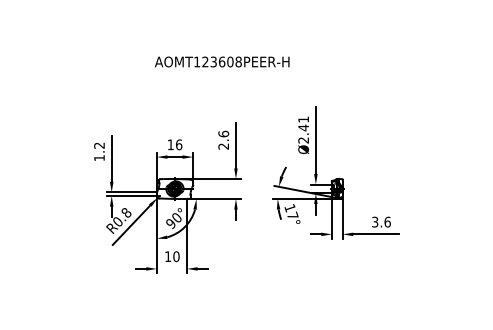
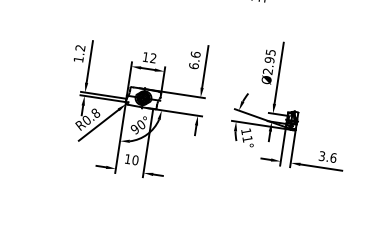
text: (303, 123) -> (270, 56), Ø2.41 -> Ø2.95
text: (179, 144) -> (153, 58), 16 -> 12
text: (223, 146) -> (193, 66), 2.6 -> 6.6
text: (292, 215) -> (247, 138), 17° -> 11°

